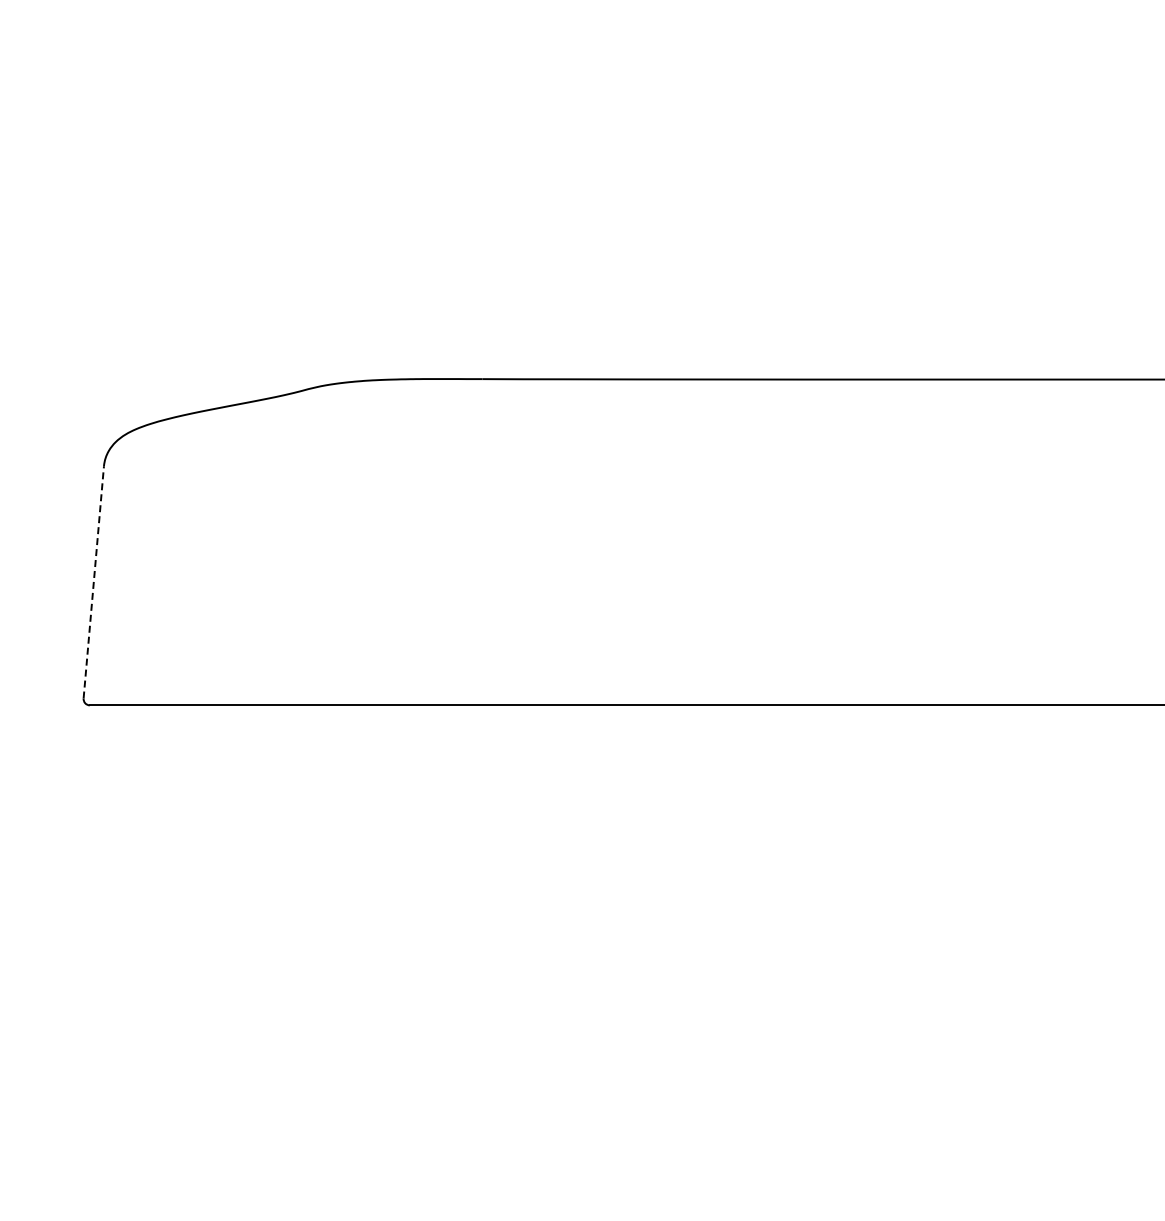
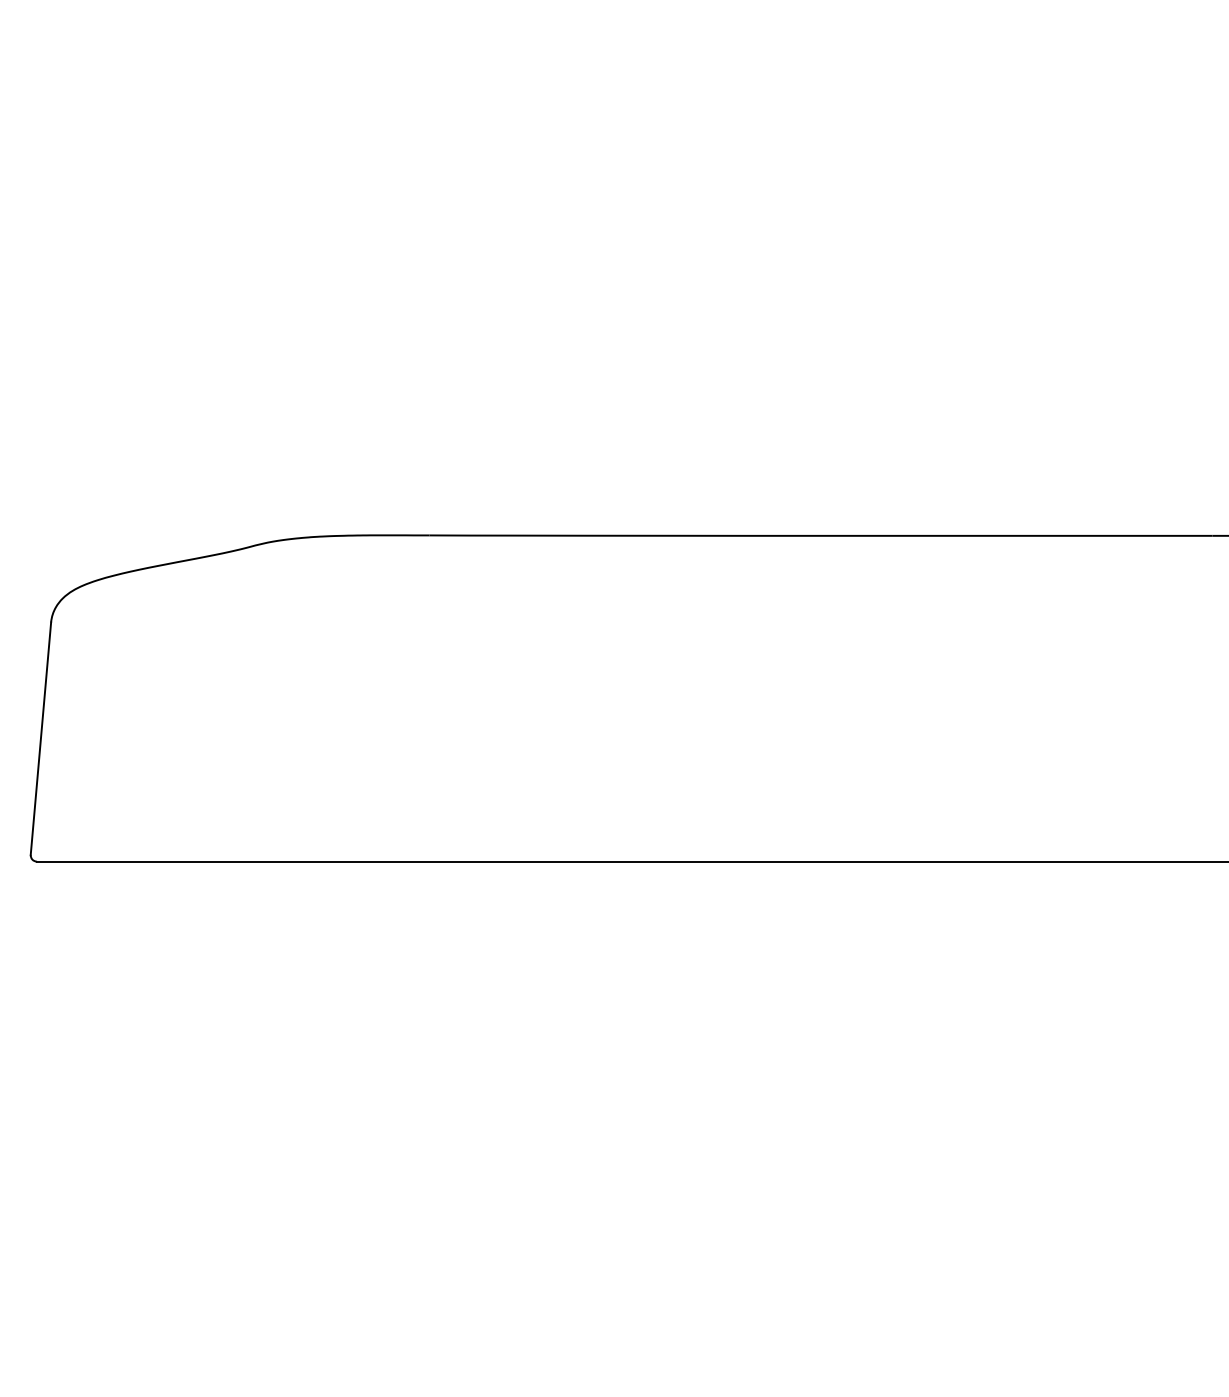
line: (93, 582) -> (40, 738), dashed -> solid

